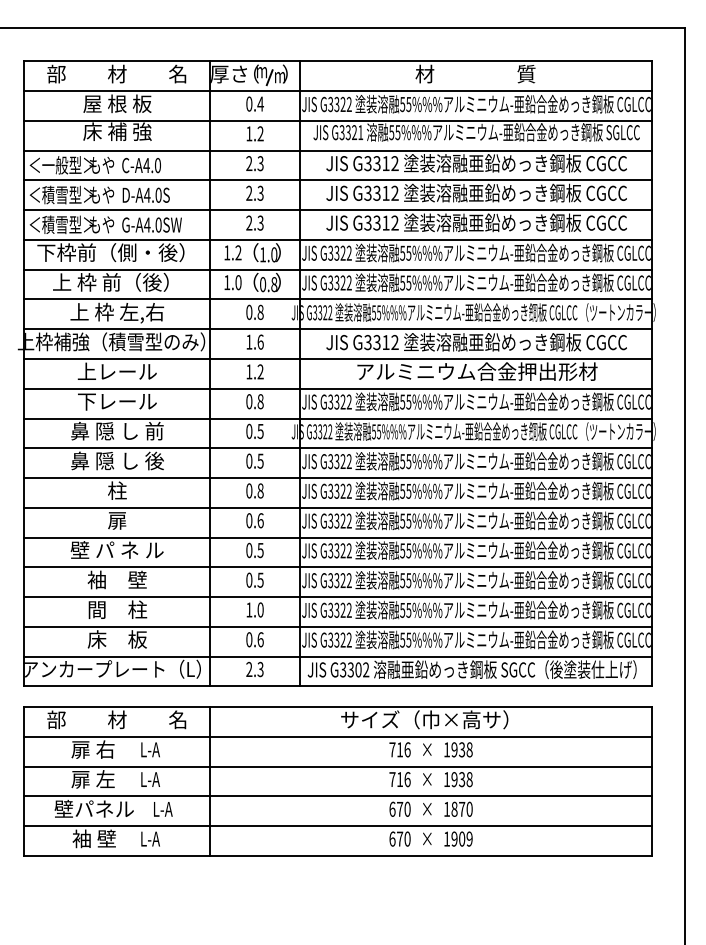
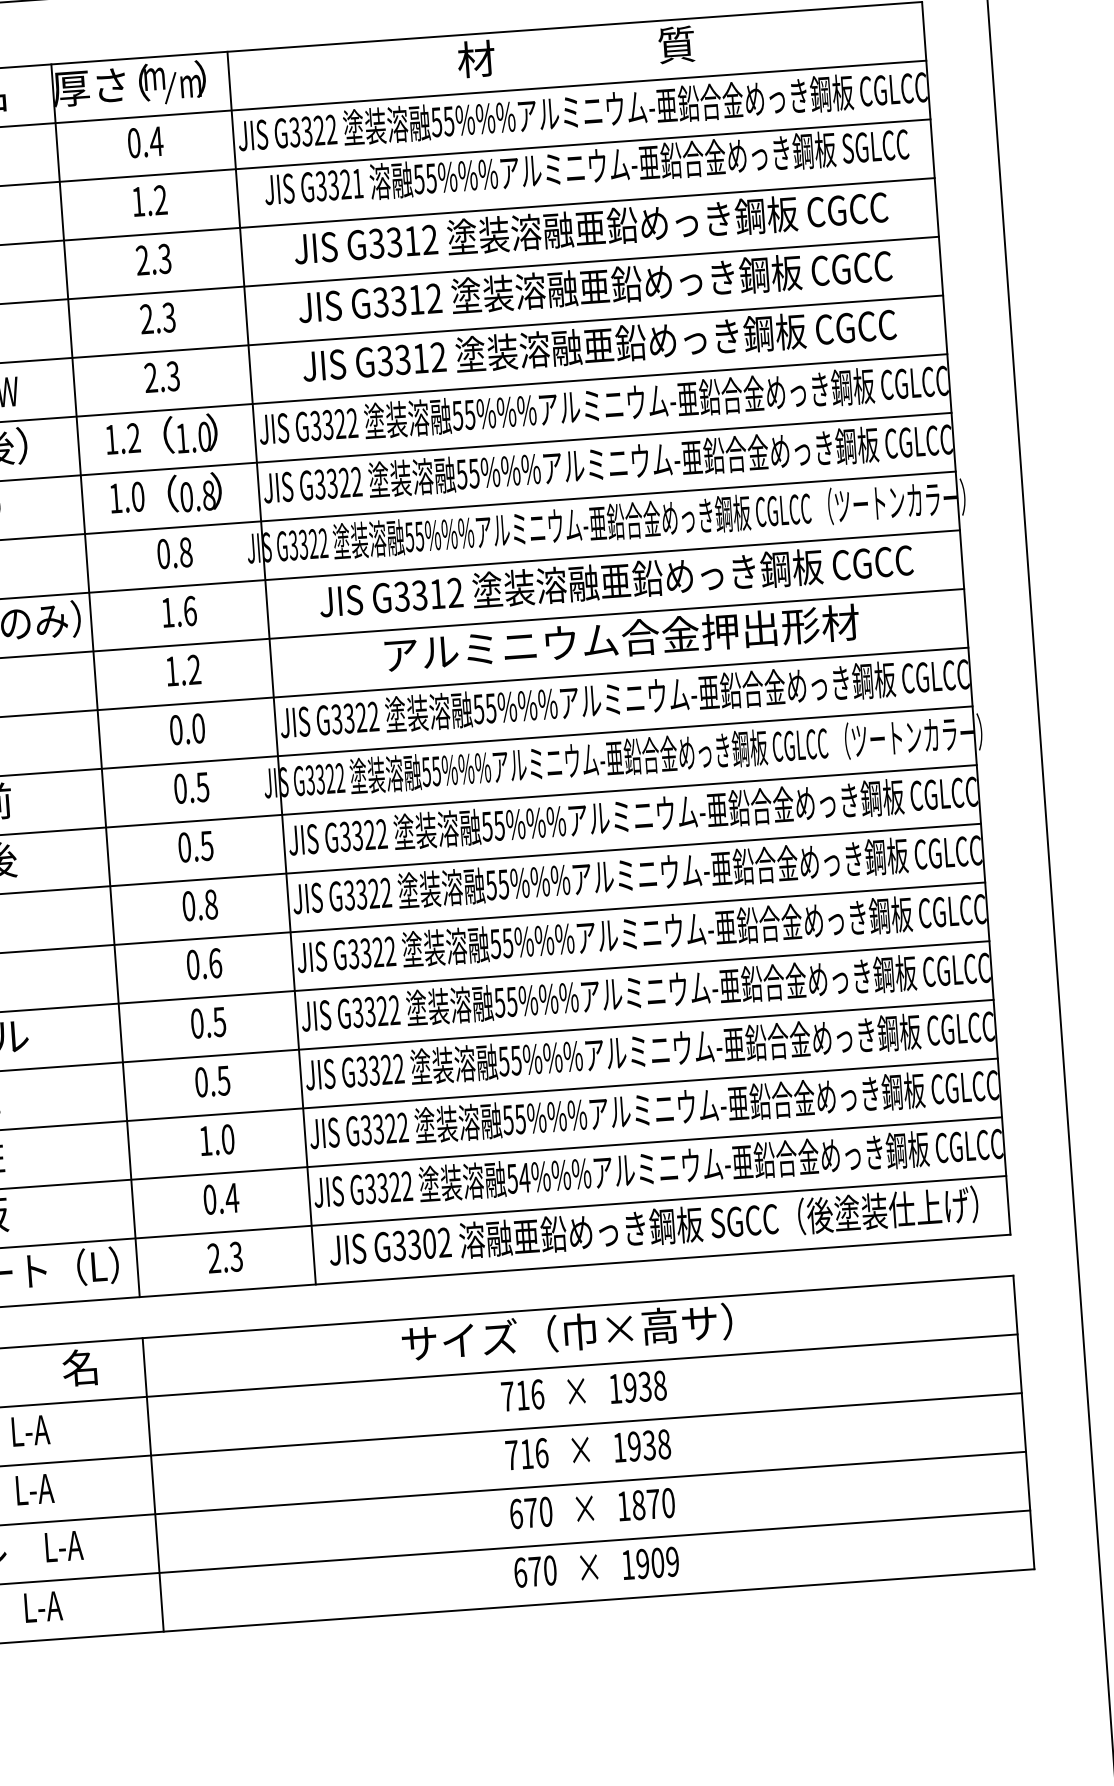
text: (260, 401) -> (198, 728), 0.8 -> 0.0
text: (260, 639) -> (231, 1197), 0.6 -> 0.4
text: (408, 639) -> (523, 1176), 55%%% -> 54%%%

